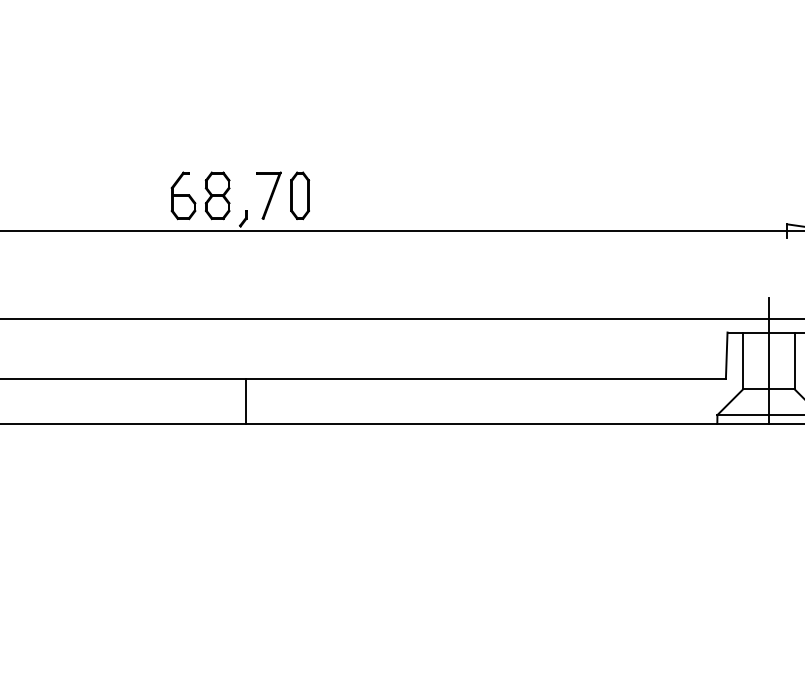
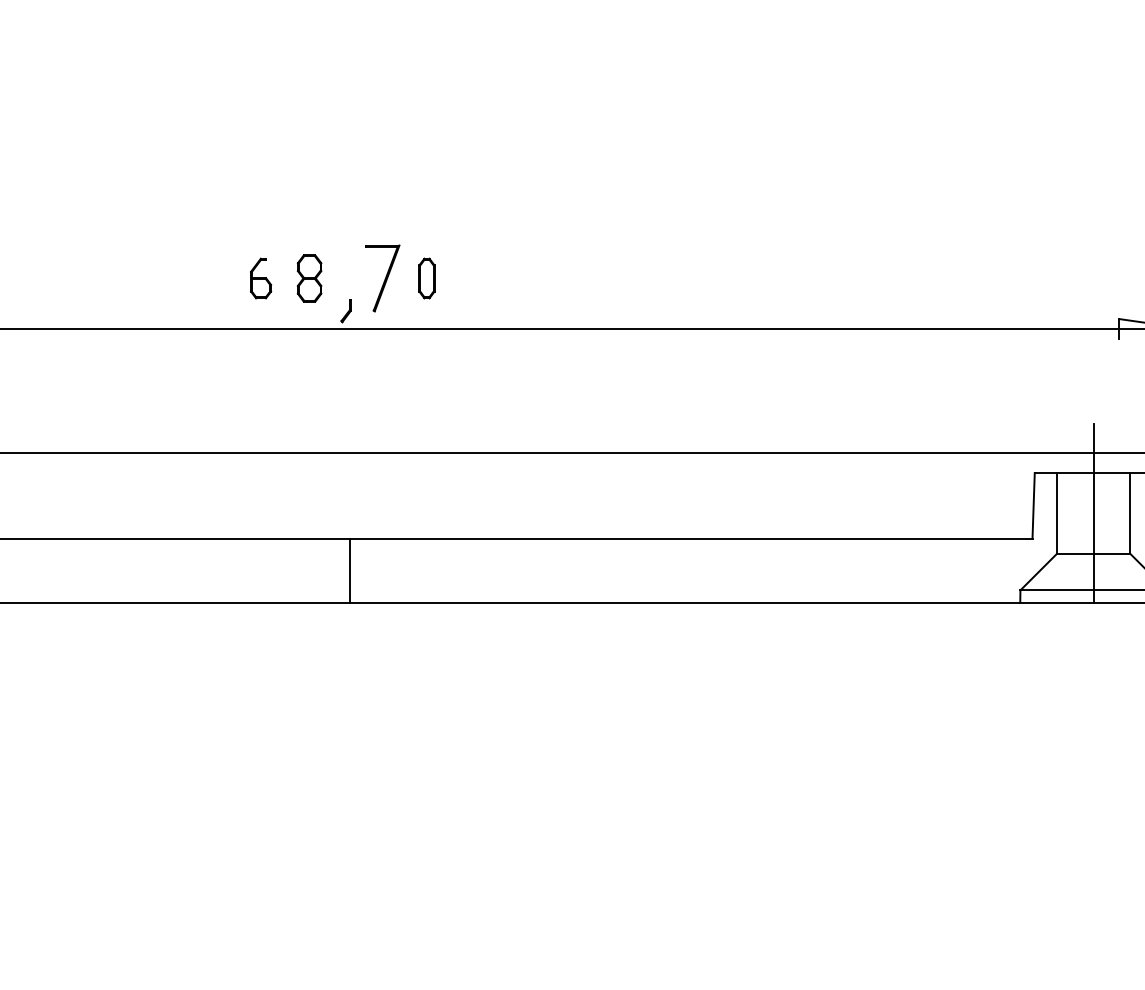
part: (183, 195) -> (260, 278), size x0.6
part: (217, 195) -> (309, 278), size x0.7
part: (299, 195) -> (426, 278), size x0.6

